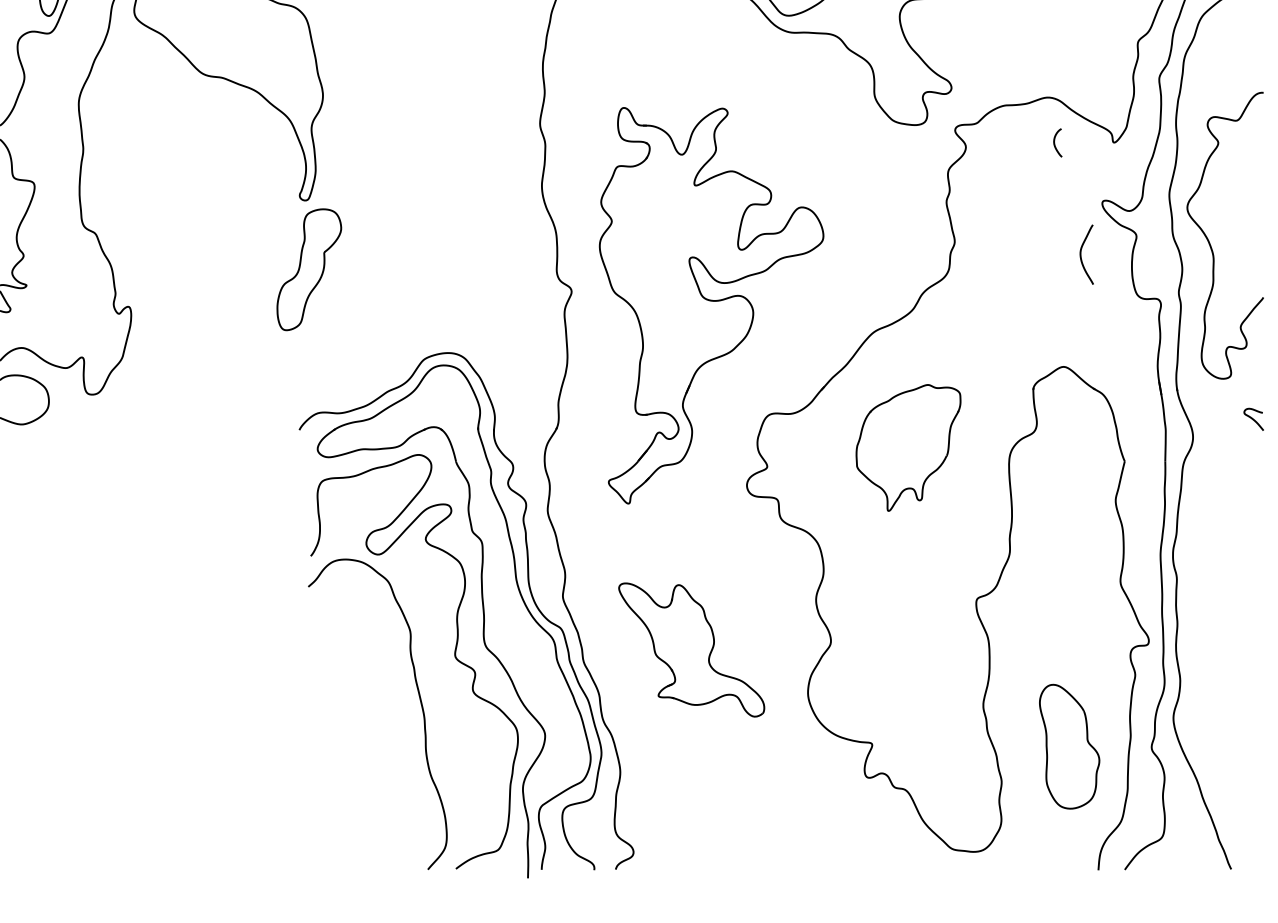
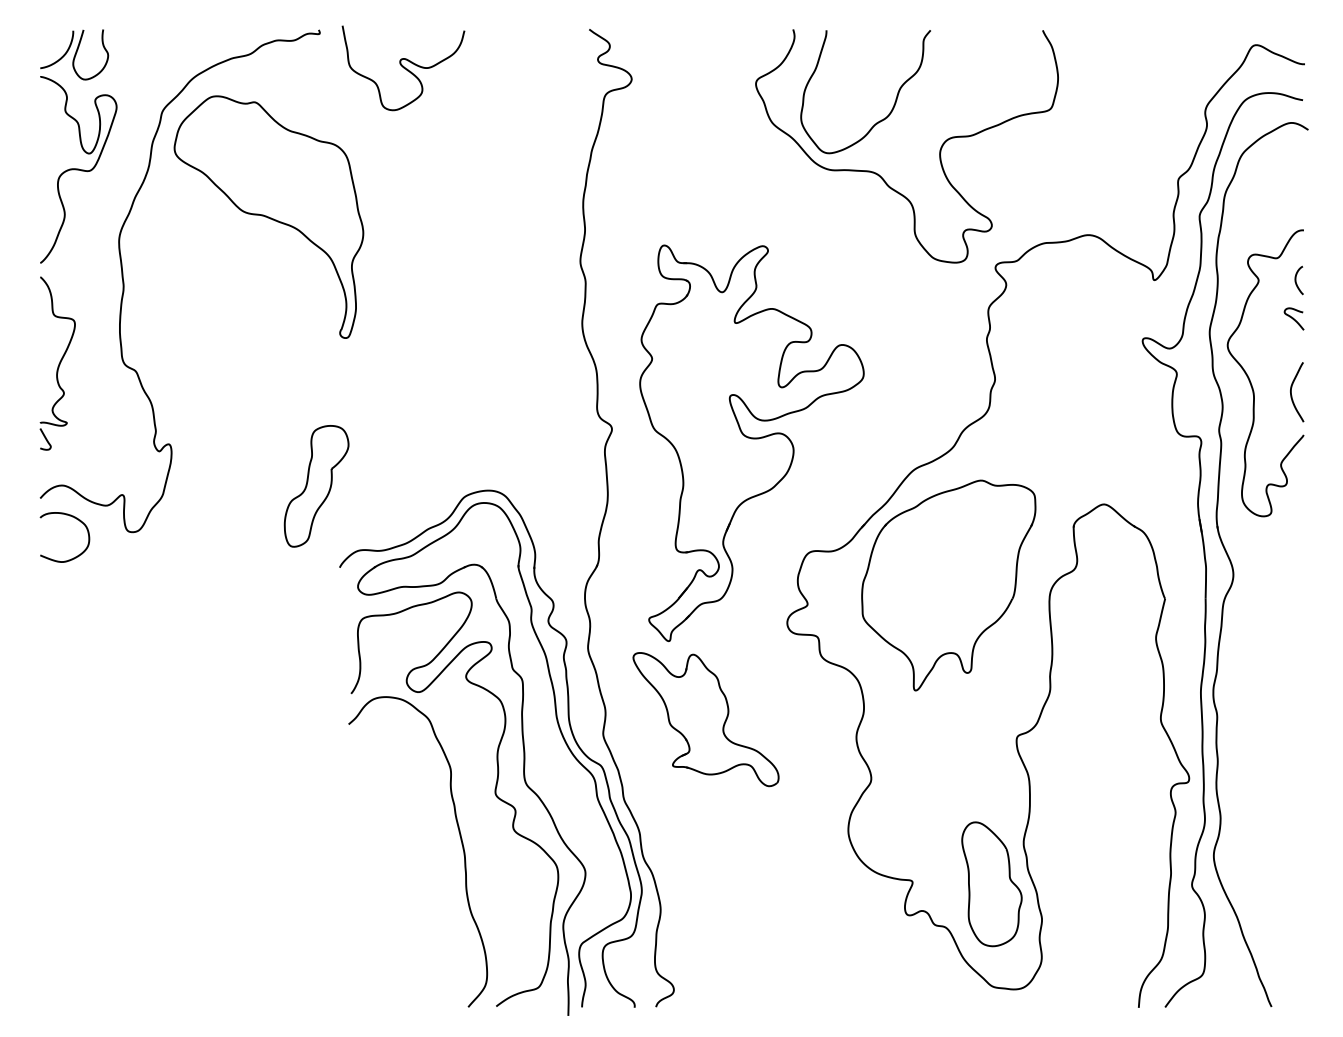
curve: (1055, 142) -> (1296, 280), moved
curve: (1082, 257) -> (1292, 395), moved
part: (309, 269) -> (316, 486), moved
curve: (1253, 418) -> (1293, 318), moved
part: (908, 447) -> (948, 585), size x1.67
part: (691, 649) -> (705, 719), moved
part: (1069, 746) -> (991, 884), moved

